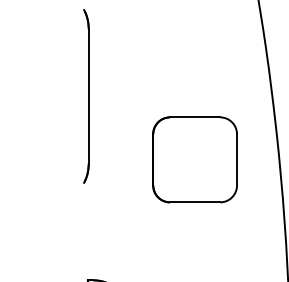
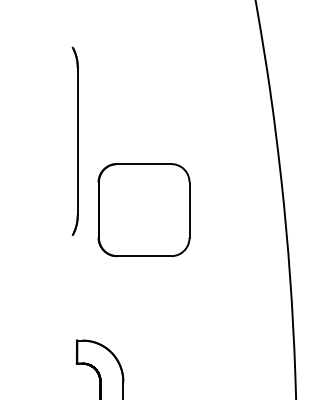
part: (194, 160) -> (143, 210), moved

